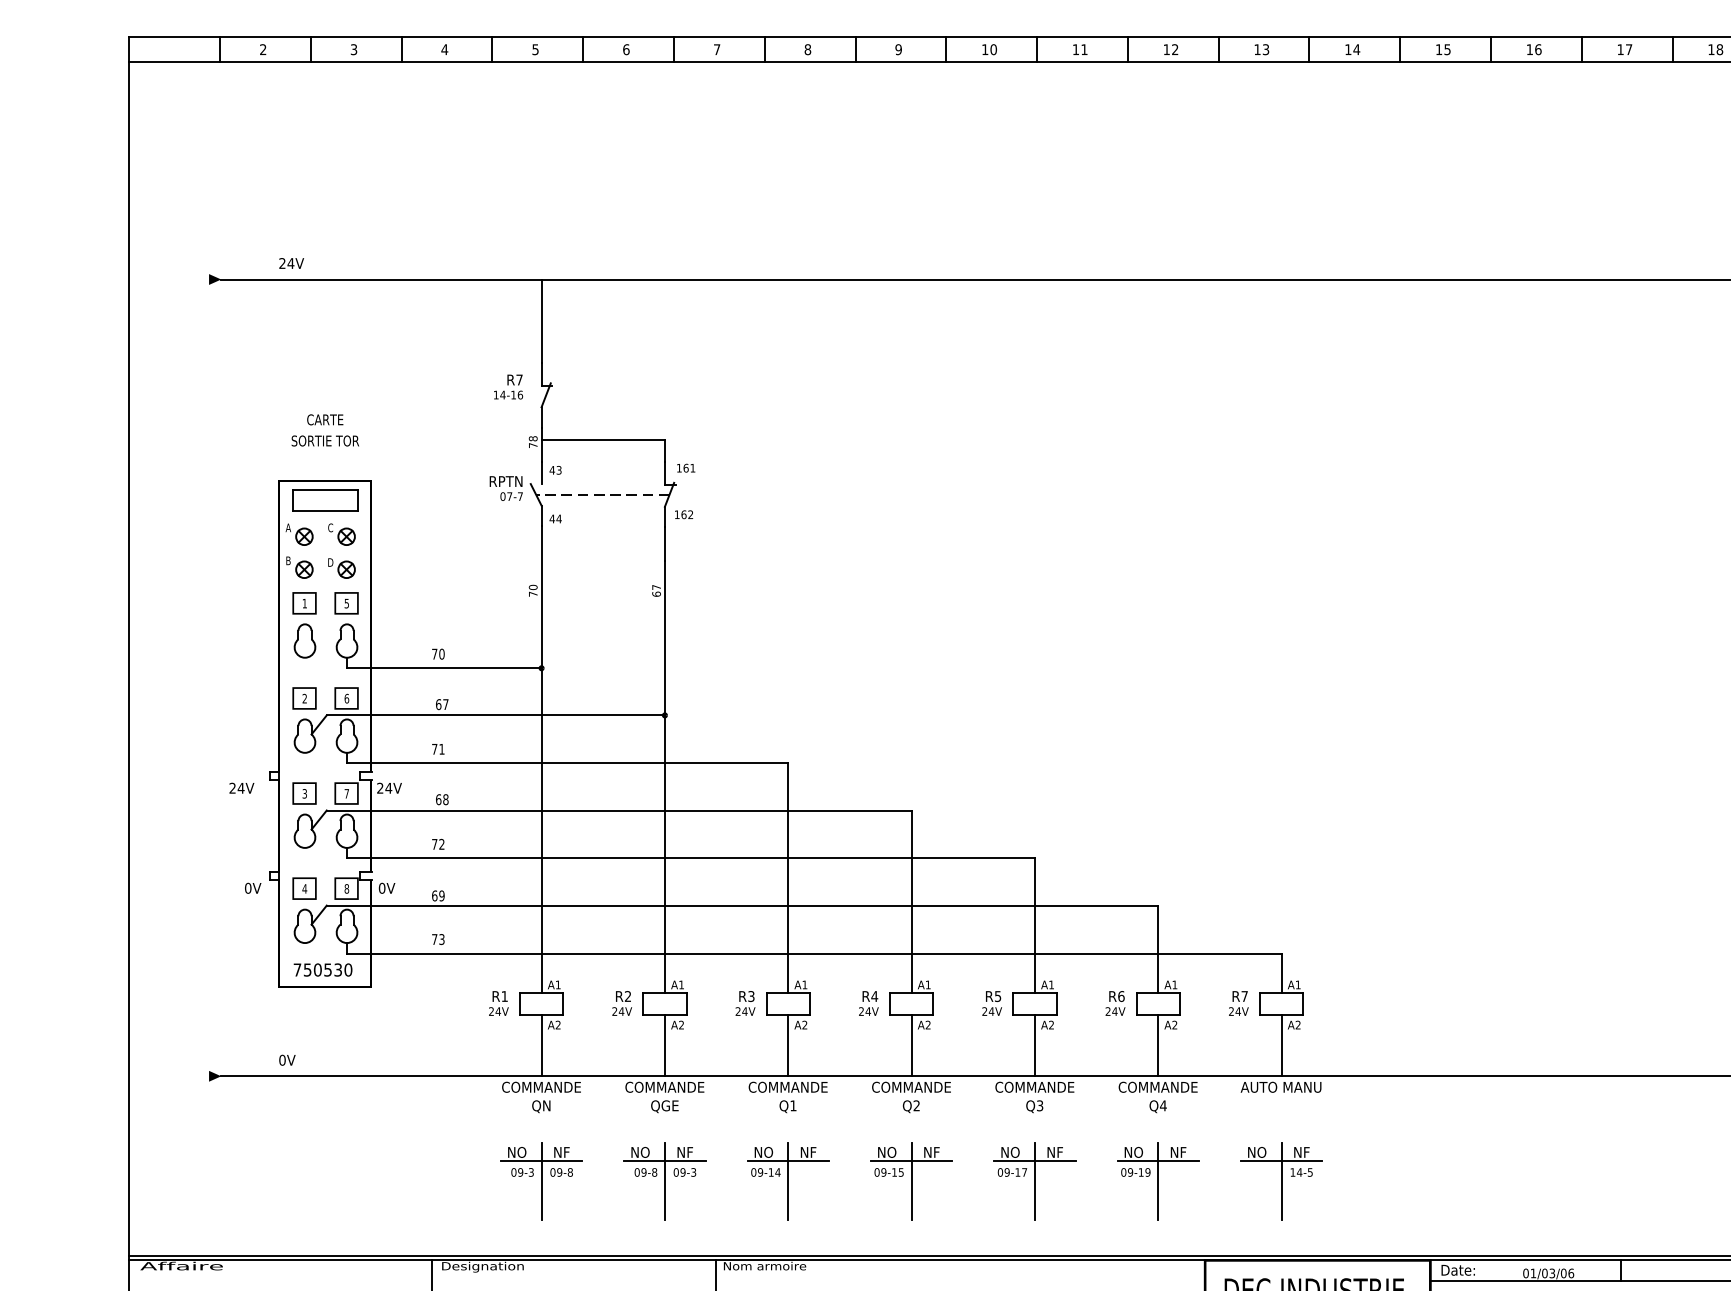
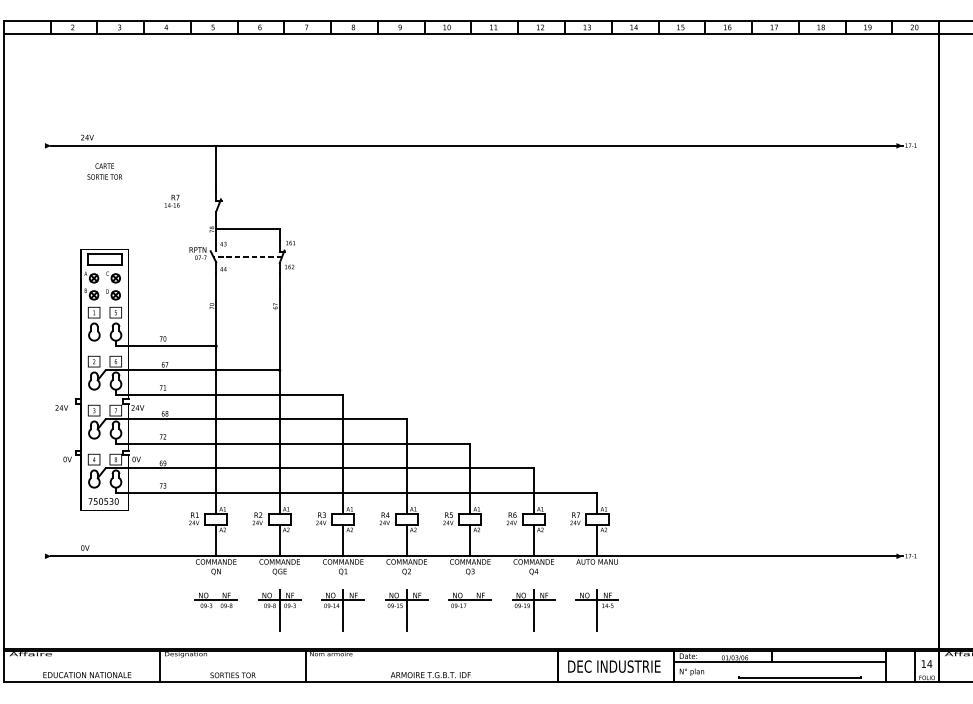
text: (507, 385) -> (171, 200), moved
text: (324, 430) -> (104, 171), moved
line: (542, 1181) -> (216, 610), removed
line: (1035, 1181) -> (470, 610), removed

